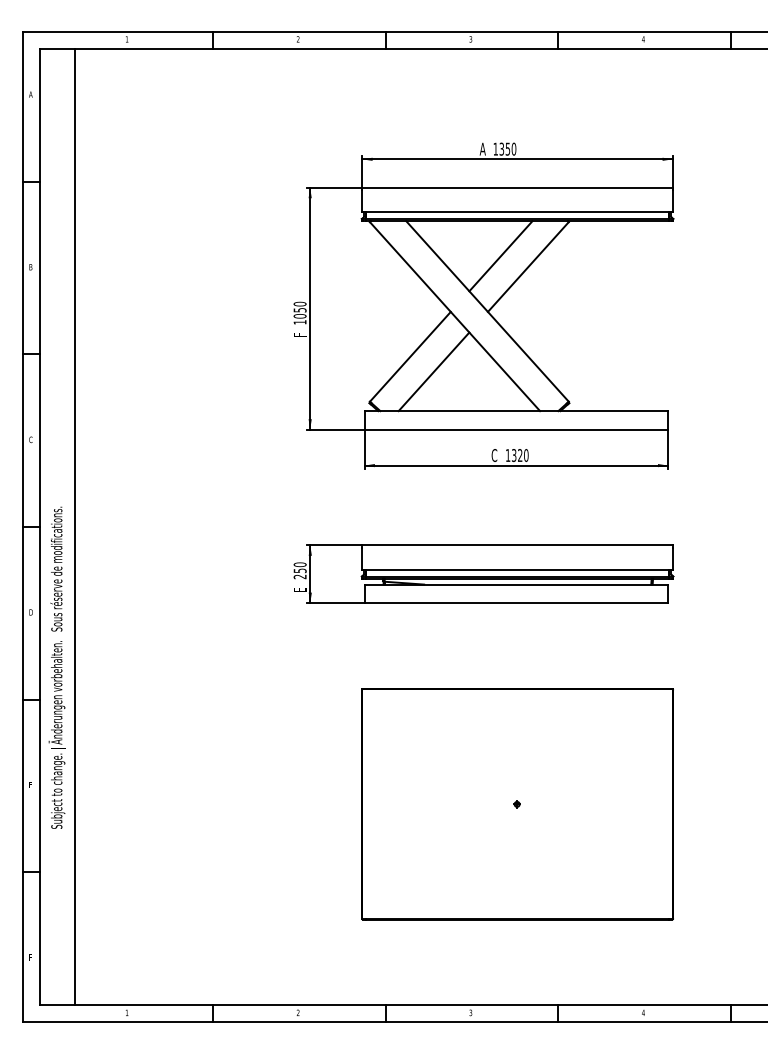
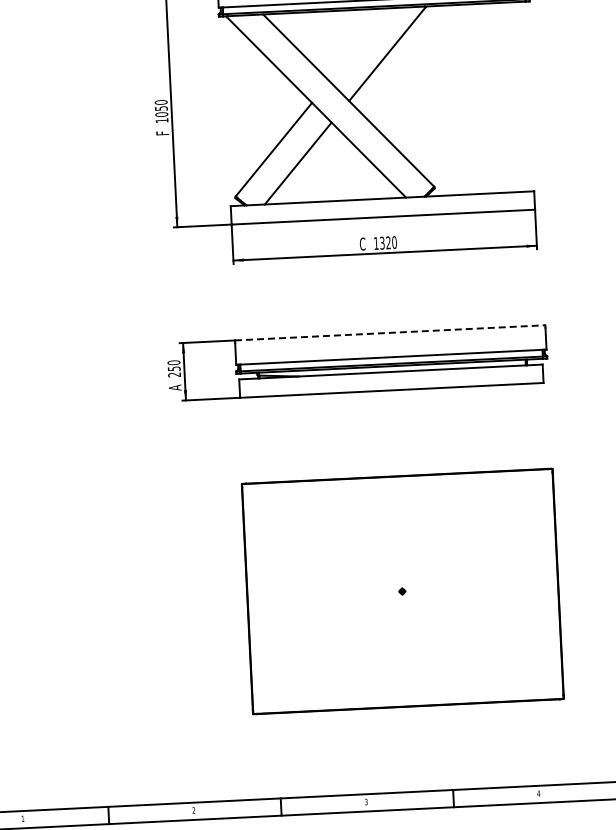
line: (500, 256) -> (359, 45), removed
line: (518, 545) -> (391, 332), solid -> dashed
text: (299, 589) -> (174, 387), E -> A

